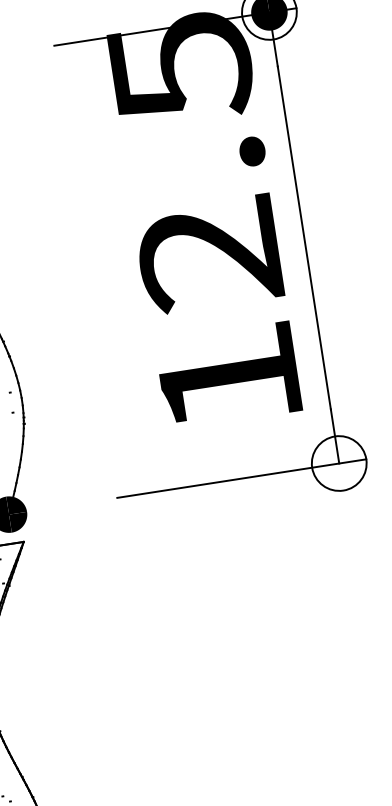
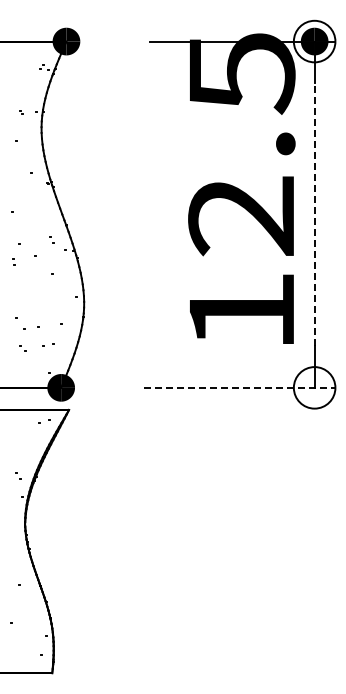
line: (304, 237) -> (314, 214), solid -> dashed
line: (241, 478) -> (239, 387), solid -> dashed

